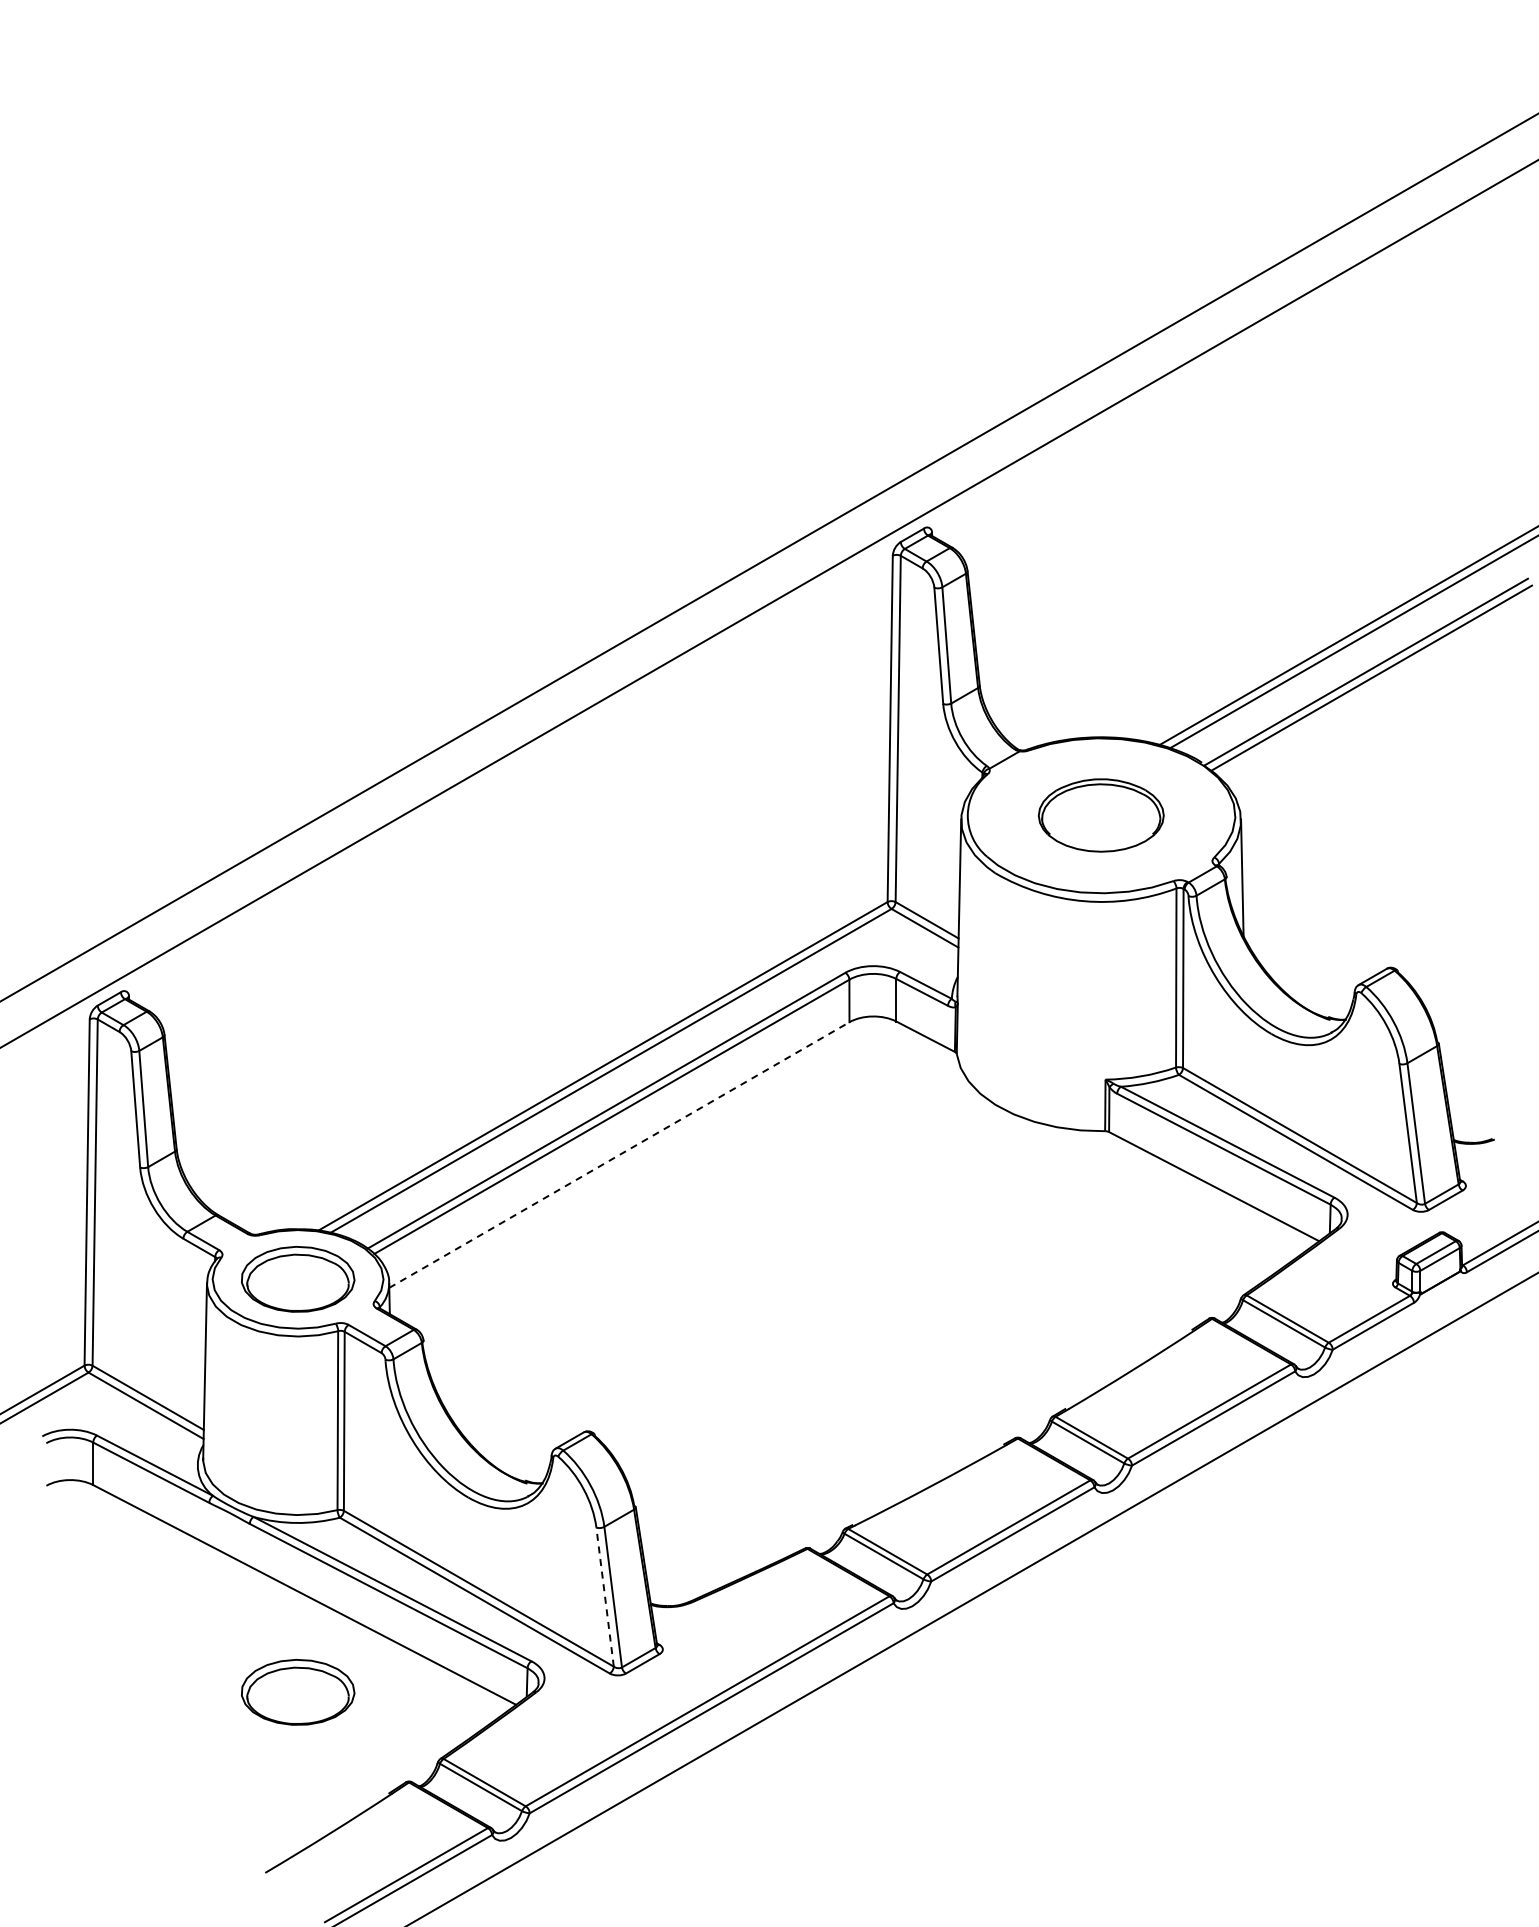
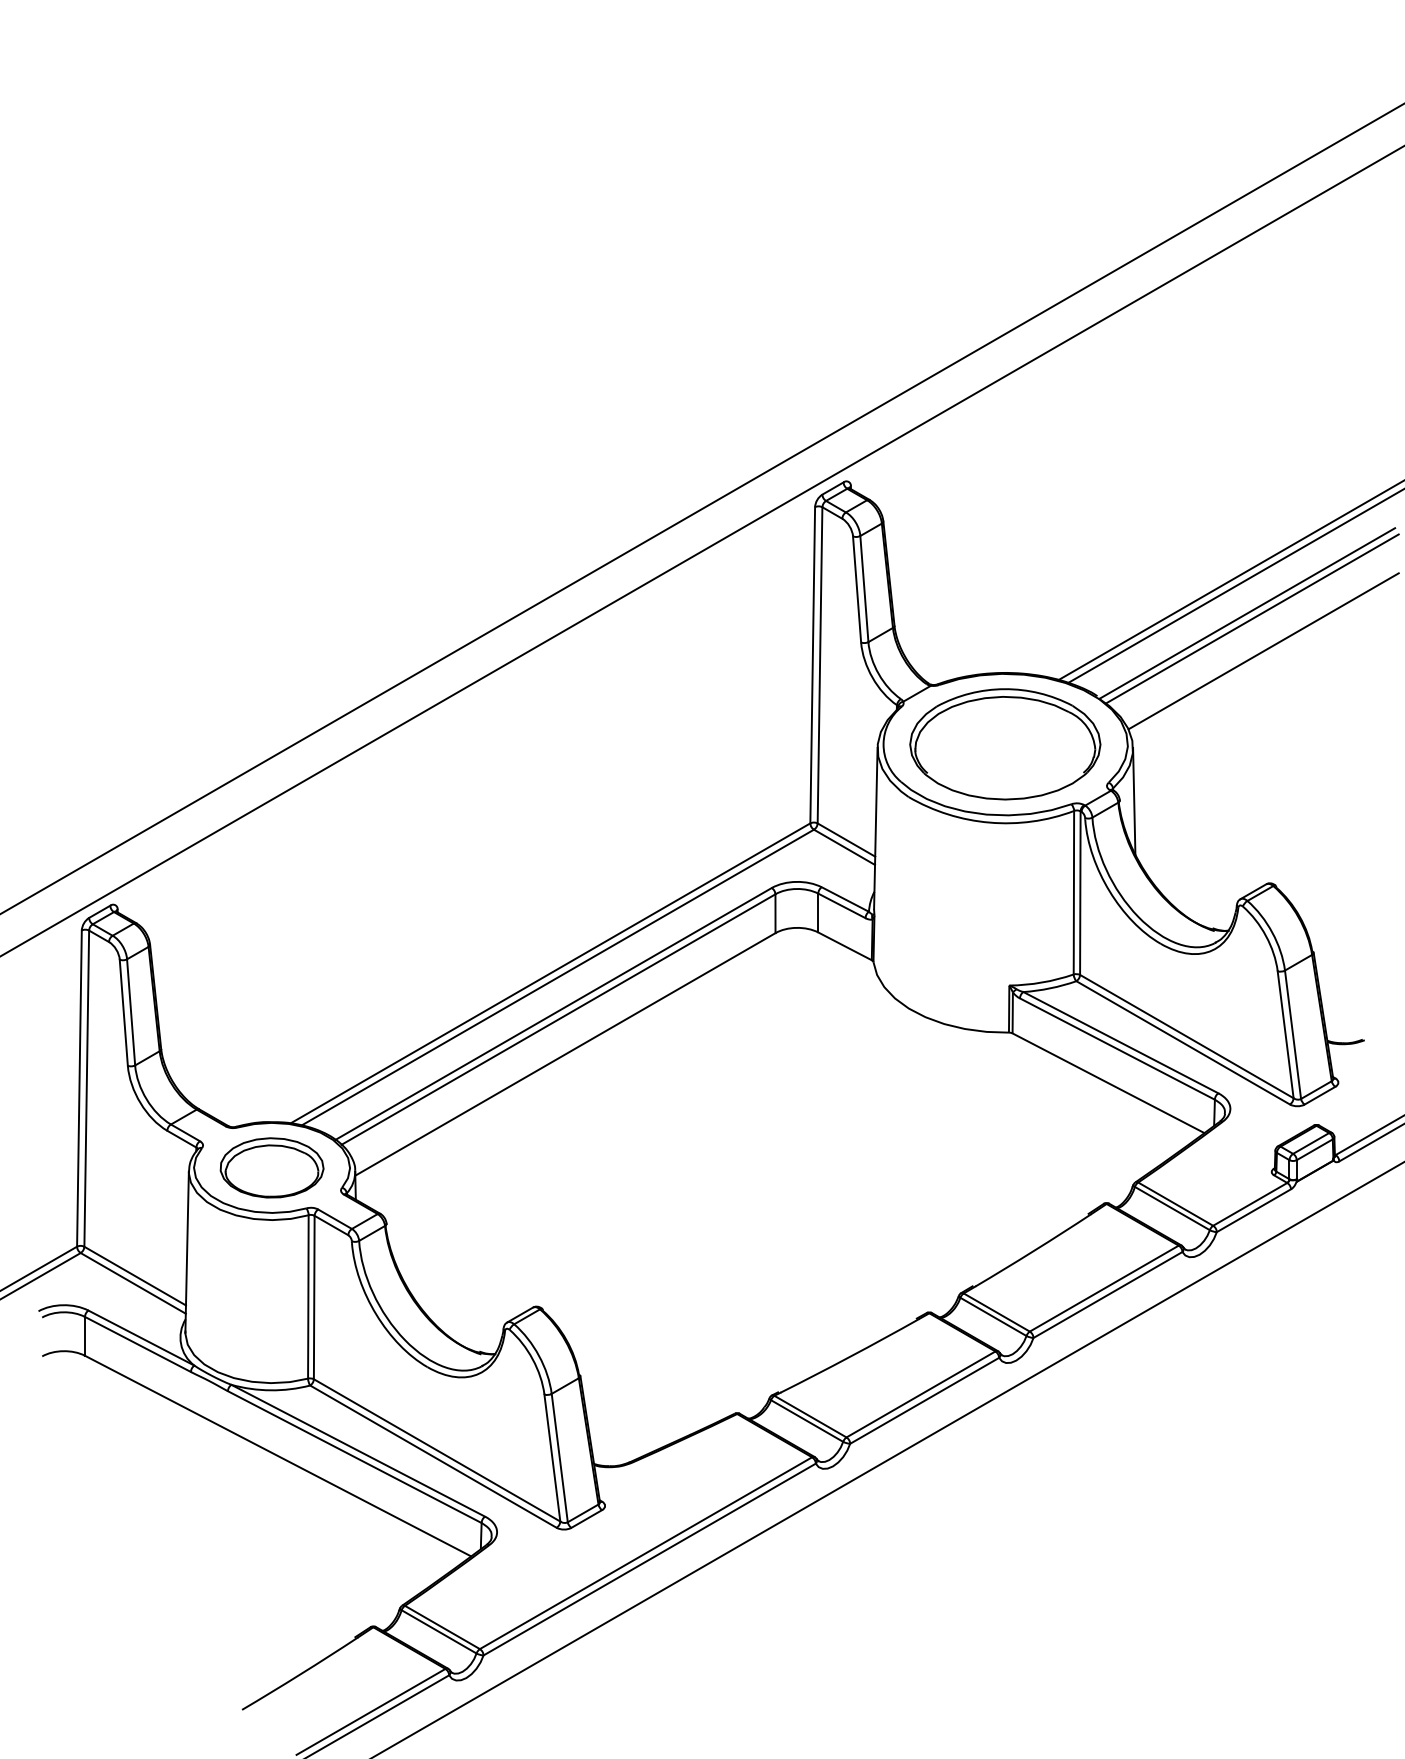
line: (1384, 713) -> (1264, 651), added
part: (1101, 815) -> (1005, 744), size x1.67
line: (619, 1155) -> (565, 1054), dashed -> solid
line: (605, 1596) -> (552, 1457), dashed -> solid
part: (298, 1692) -> (272, 1545), removed

